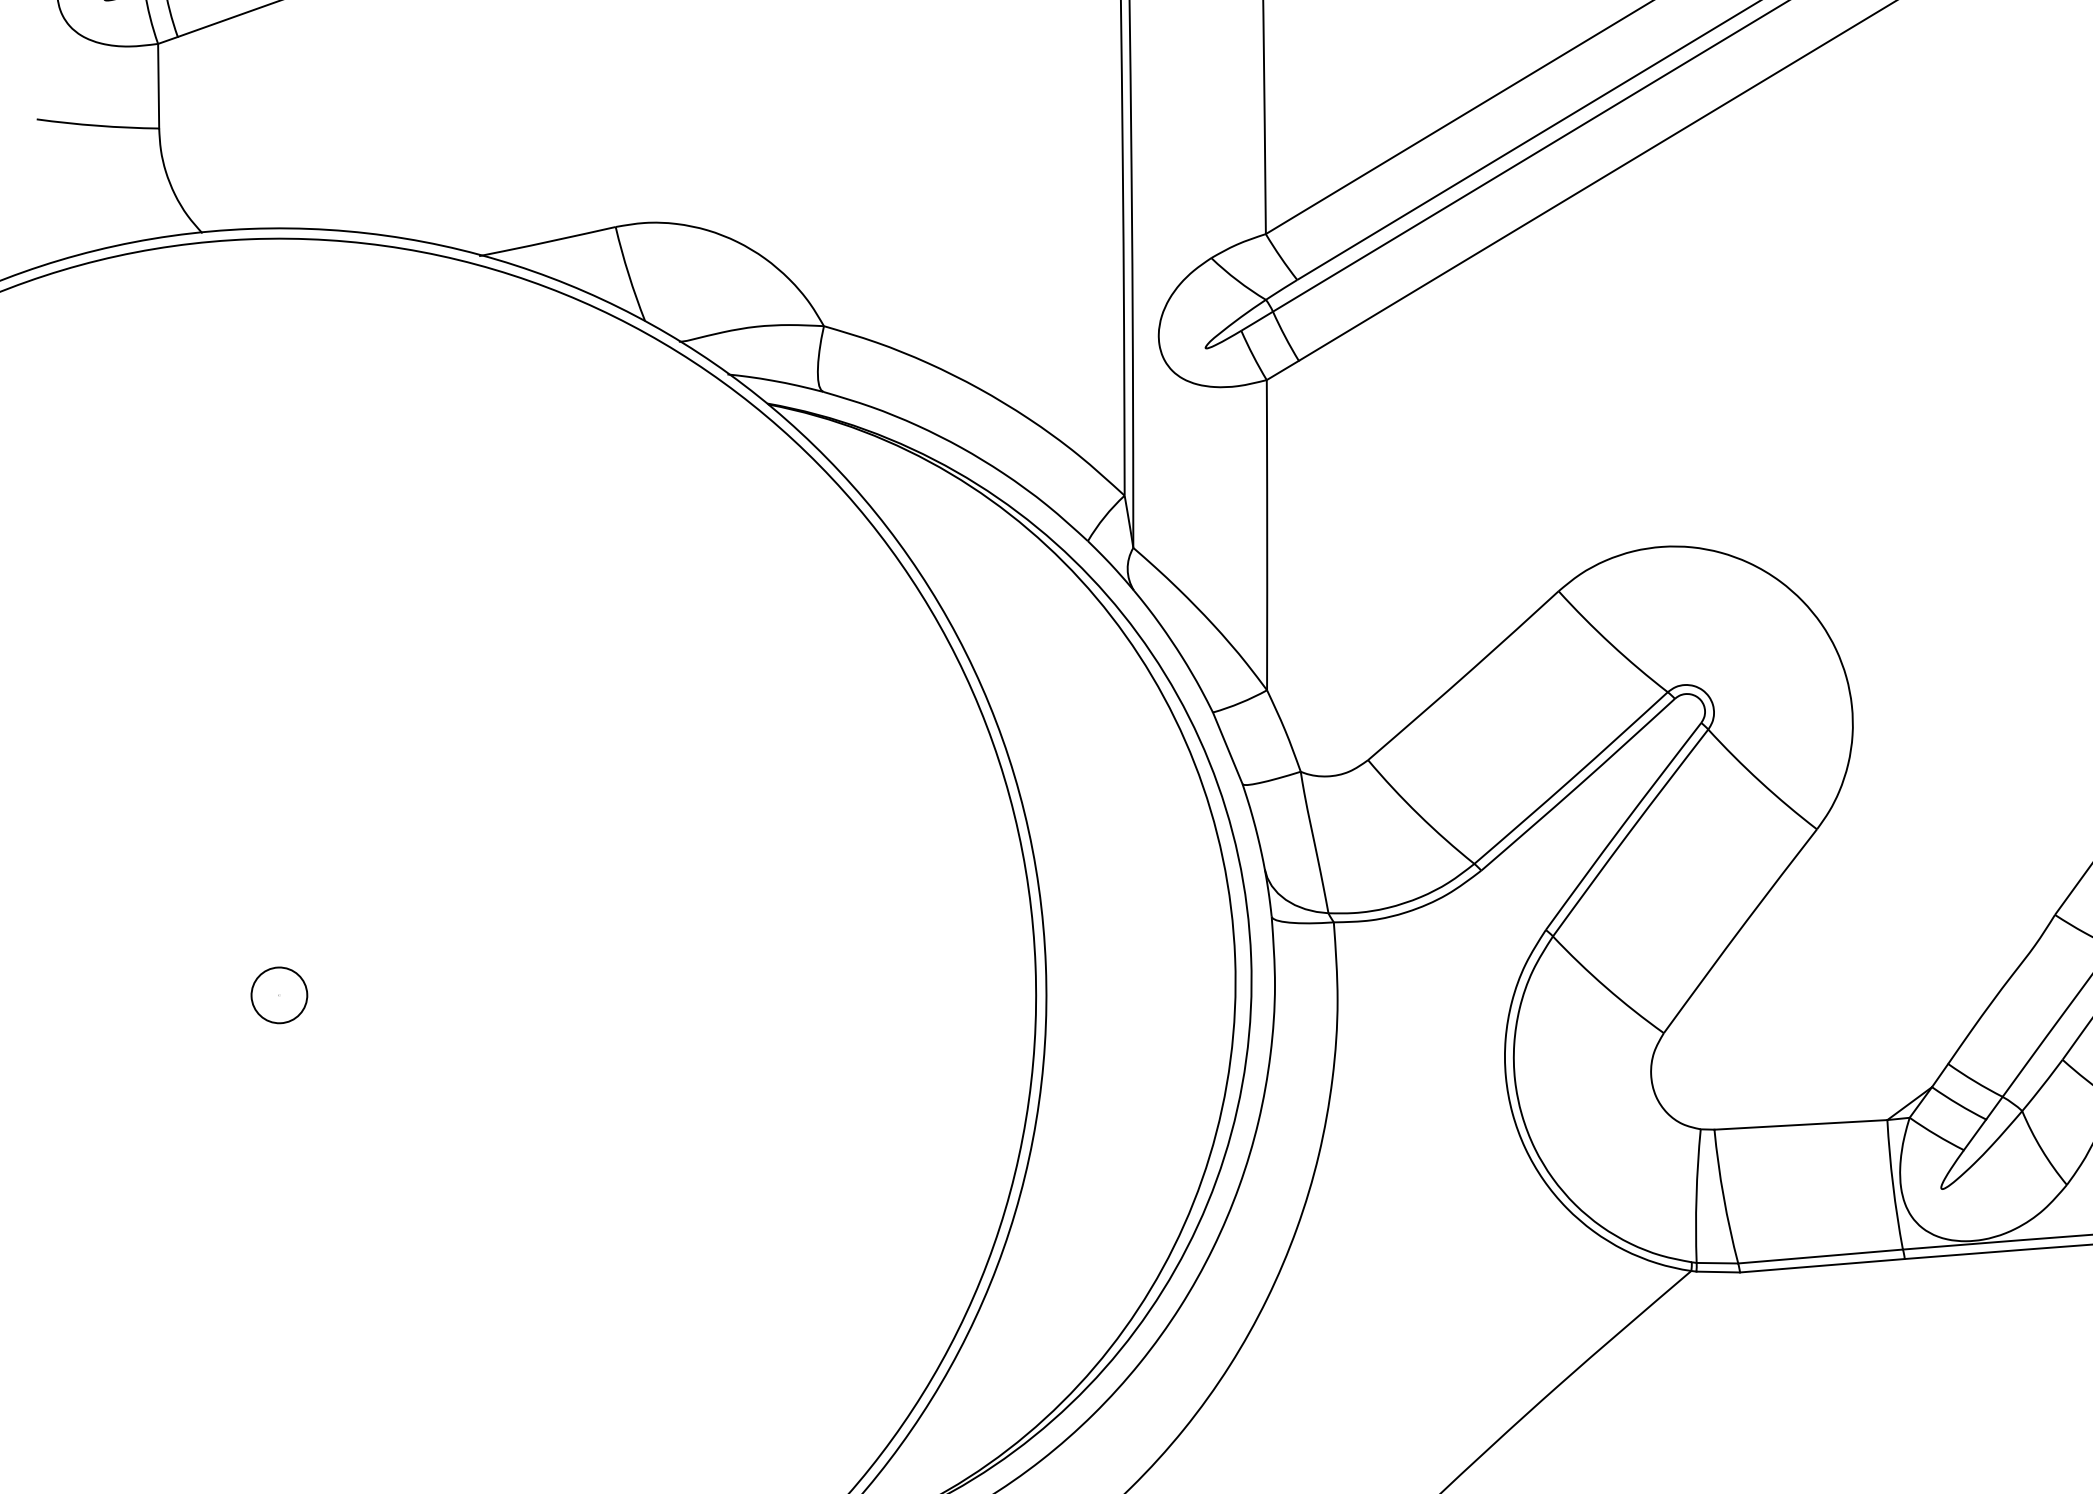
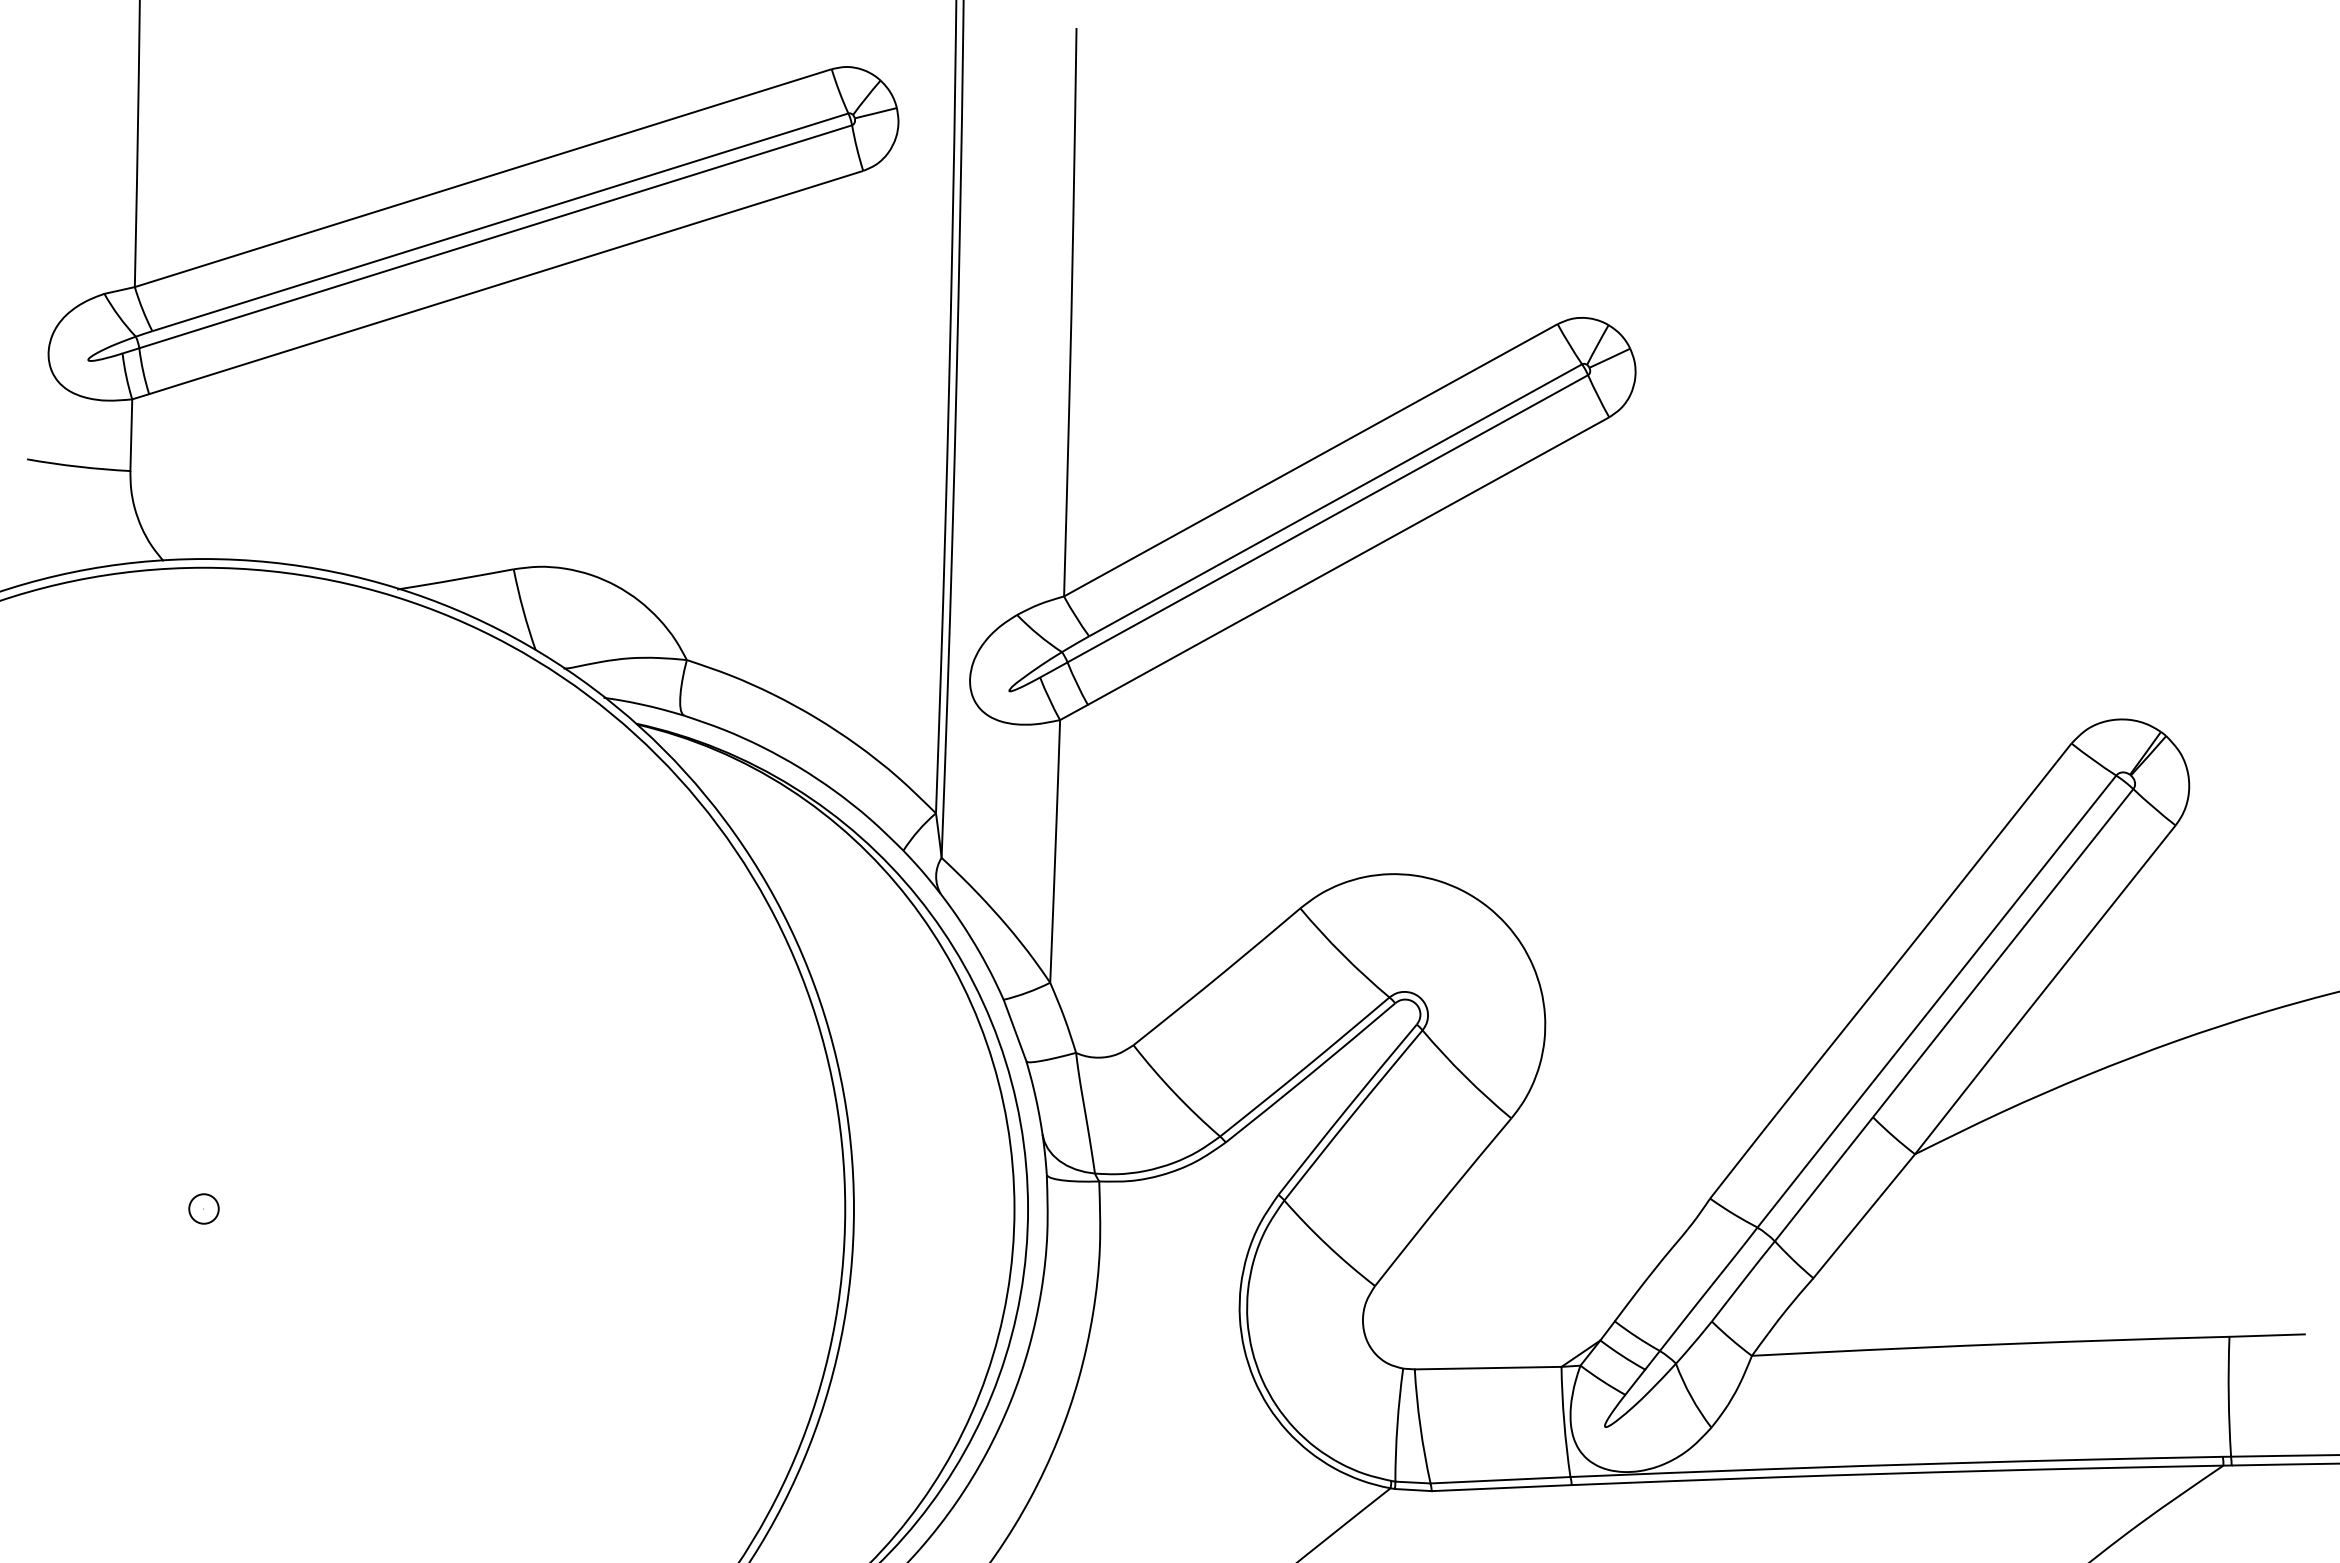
circle: (278, 994) -> (203, 1208), size x0.62

